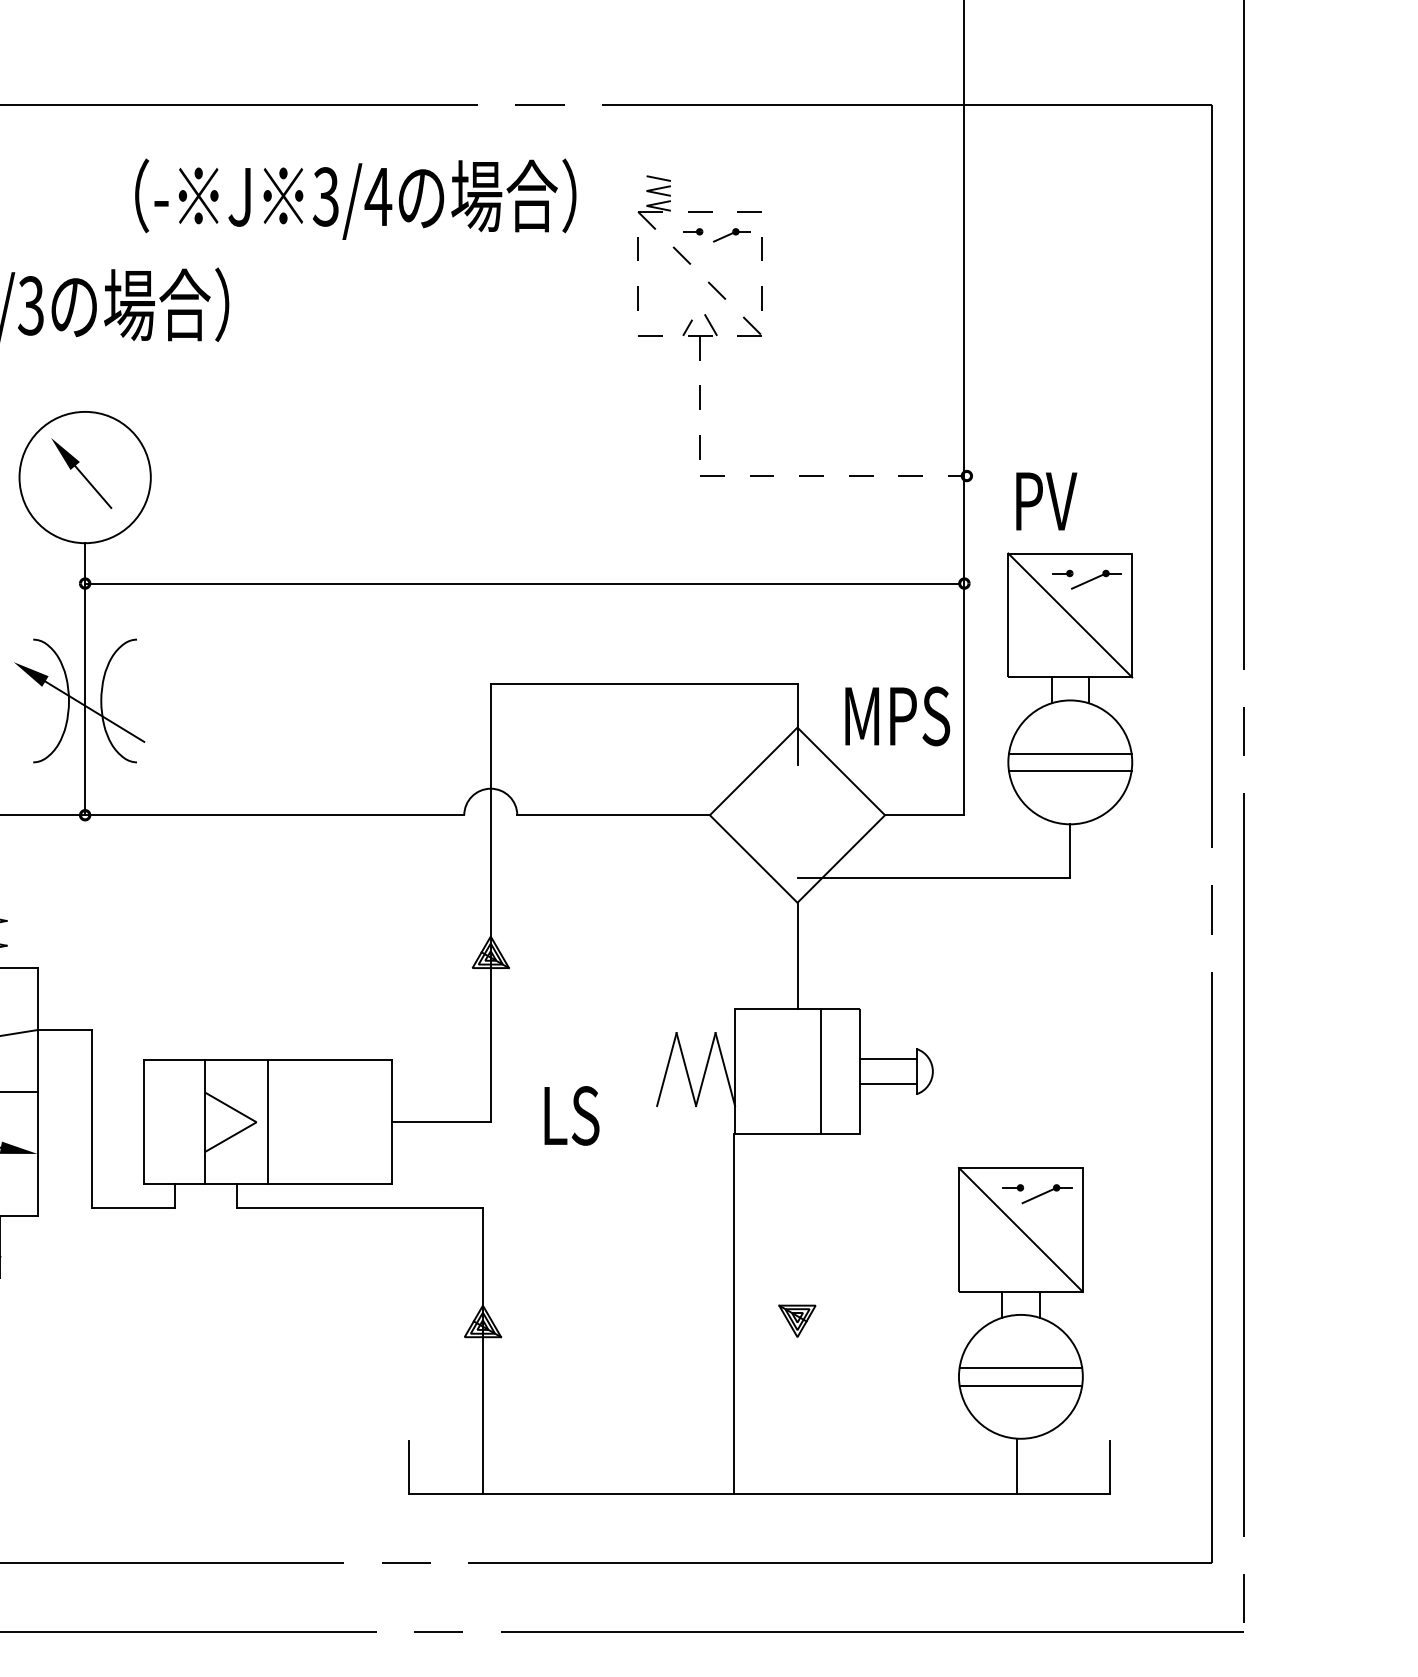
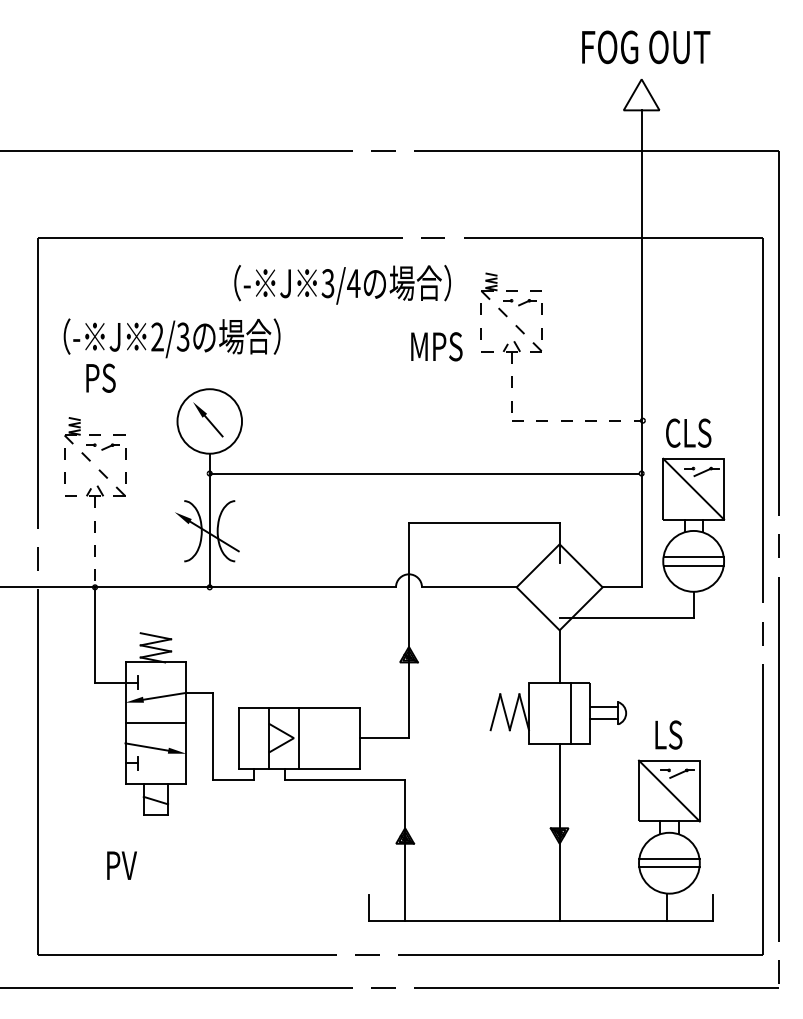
text: (1059, 500) -> (688, 432), PV -> CLS
text: (896, 715) -> (436, 346), moved
text: (571, 1114) -> (668, 734), moved
line: (734, 1314) -> (559, 832), moved

